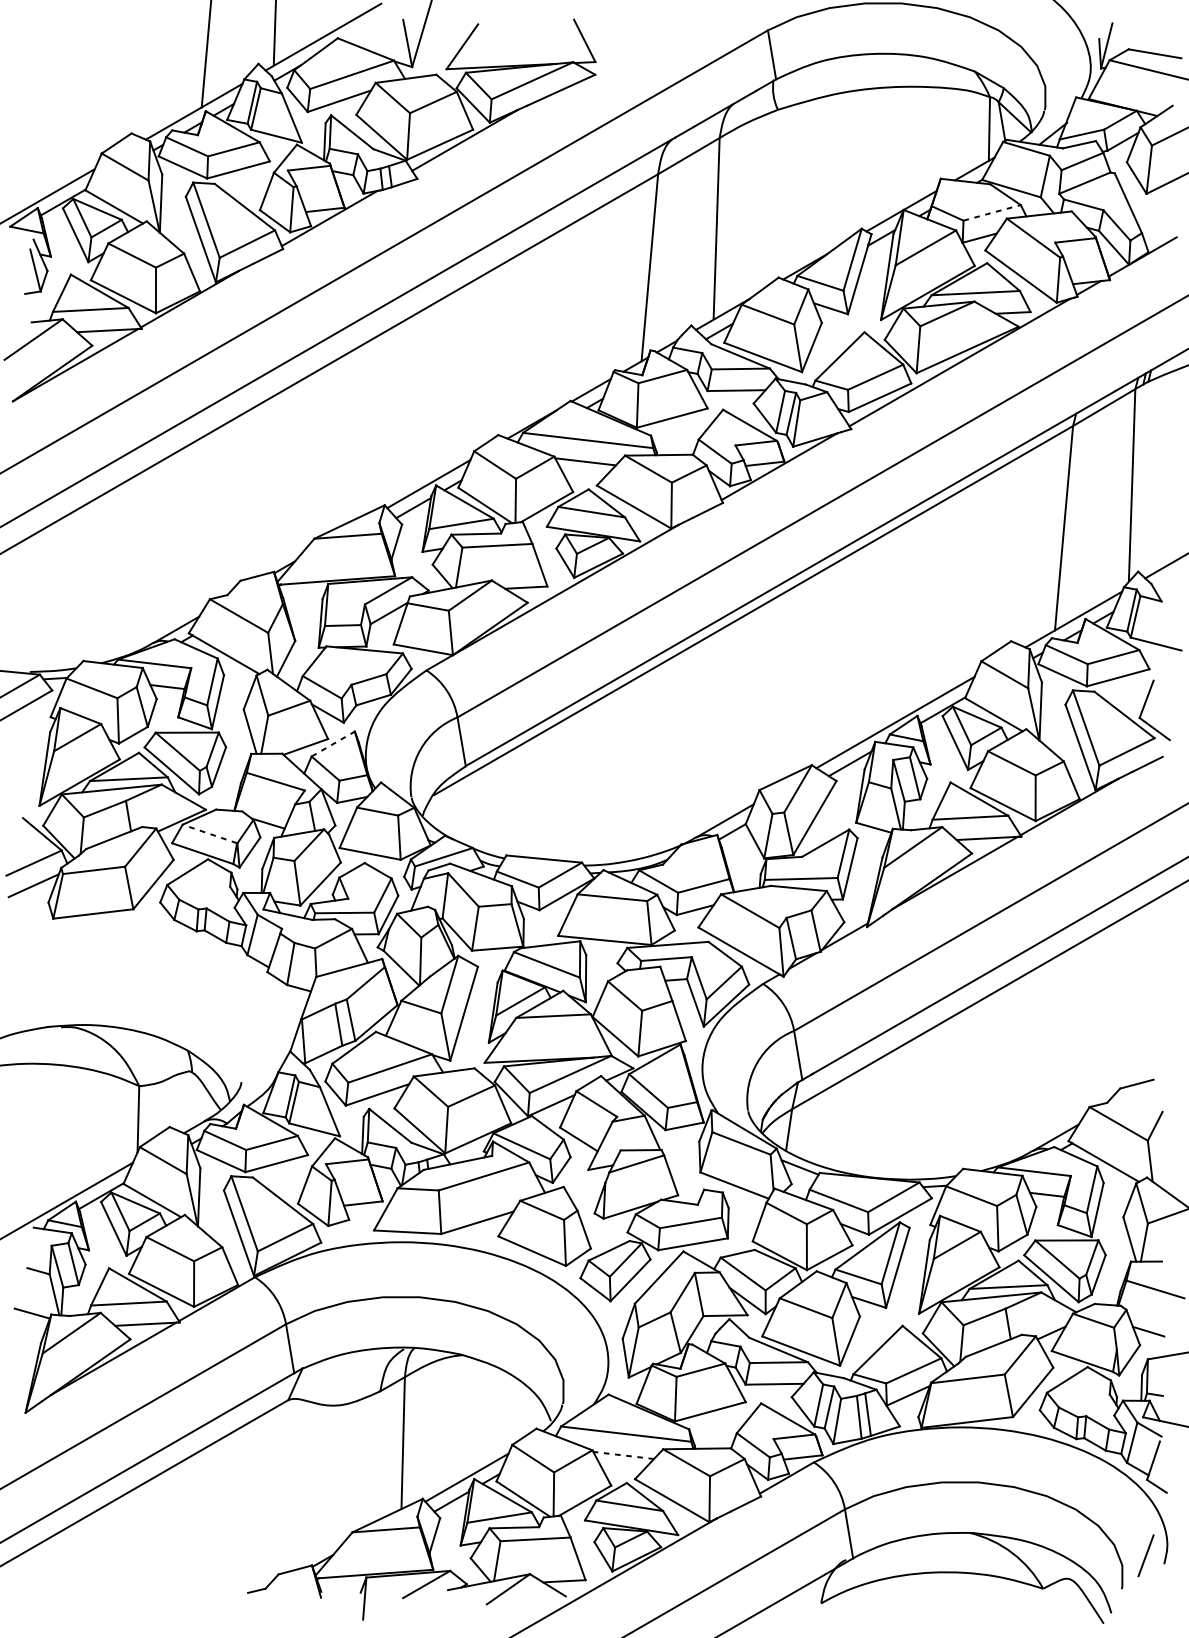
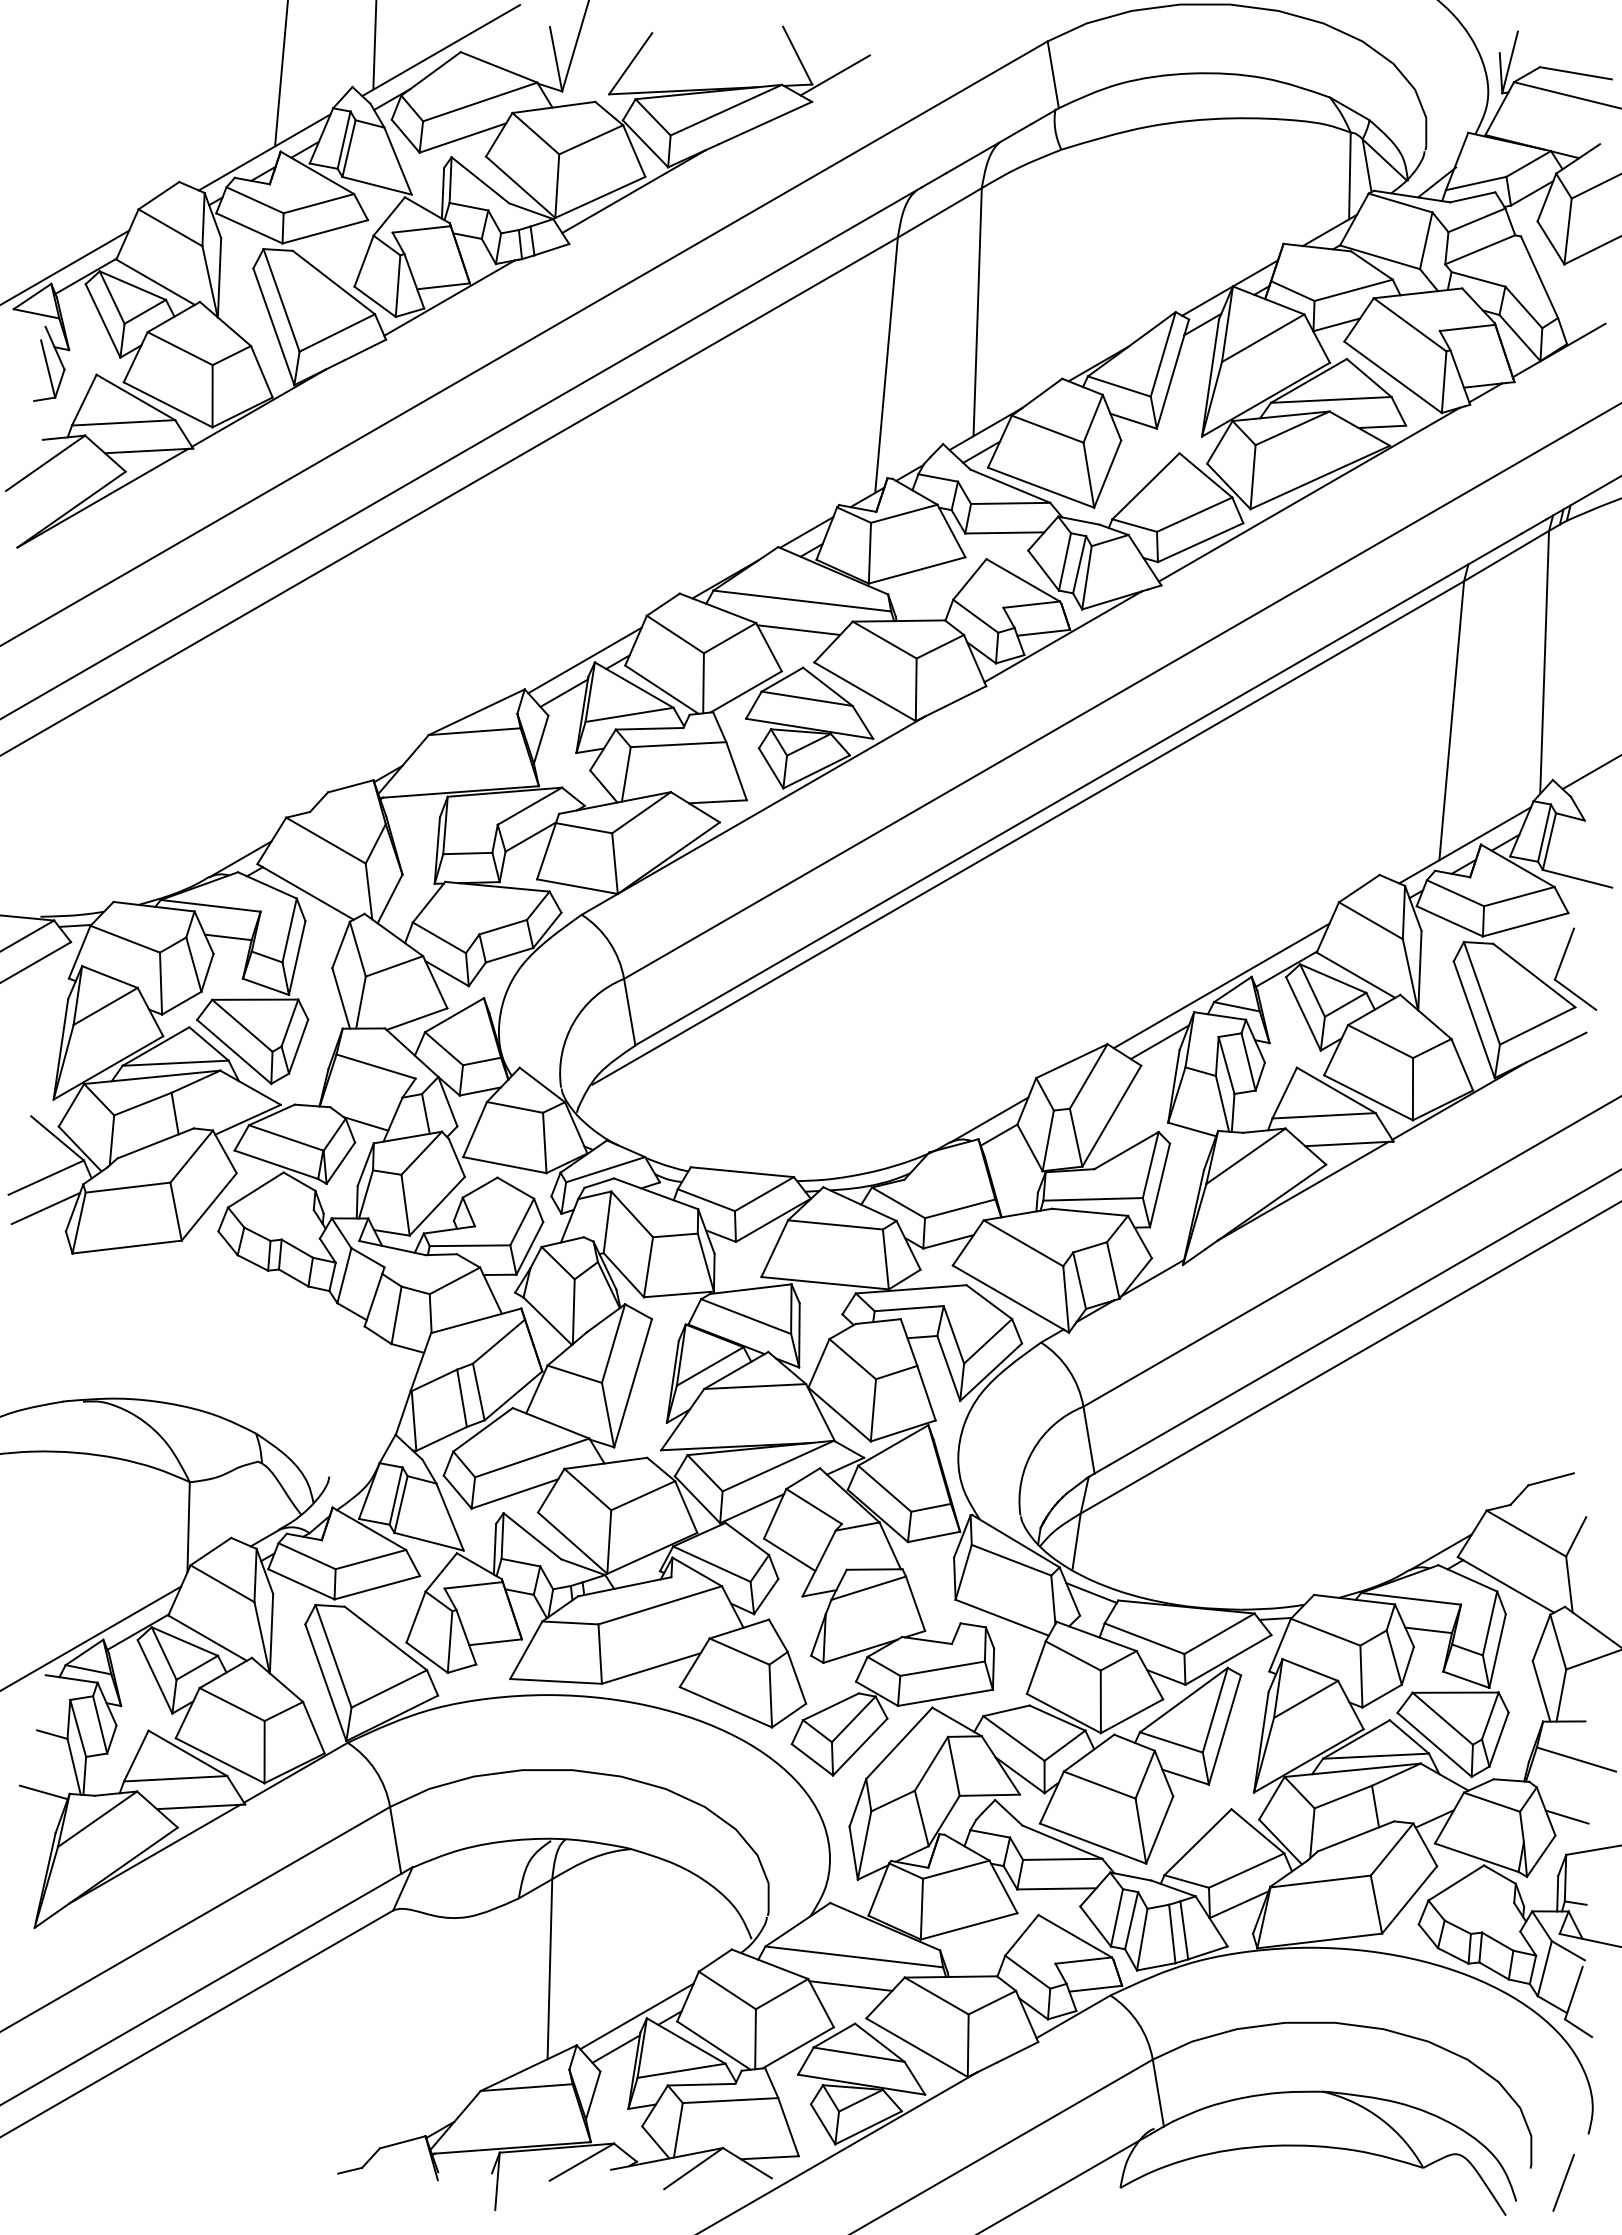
line: (611, 55) -> (834, 75), added
line: (992, 212) -> (1353, 290), dashed -> solid
line: (333, 744) -> (454, 1015), dashed -> solid
line: (209, 833) -> (285, 1137), dashed -> solid
line: (623, 1455) -> (850, 1986), dashed -> solid
line: (1145, 1555) -> (1563, 2182), moved

